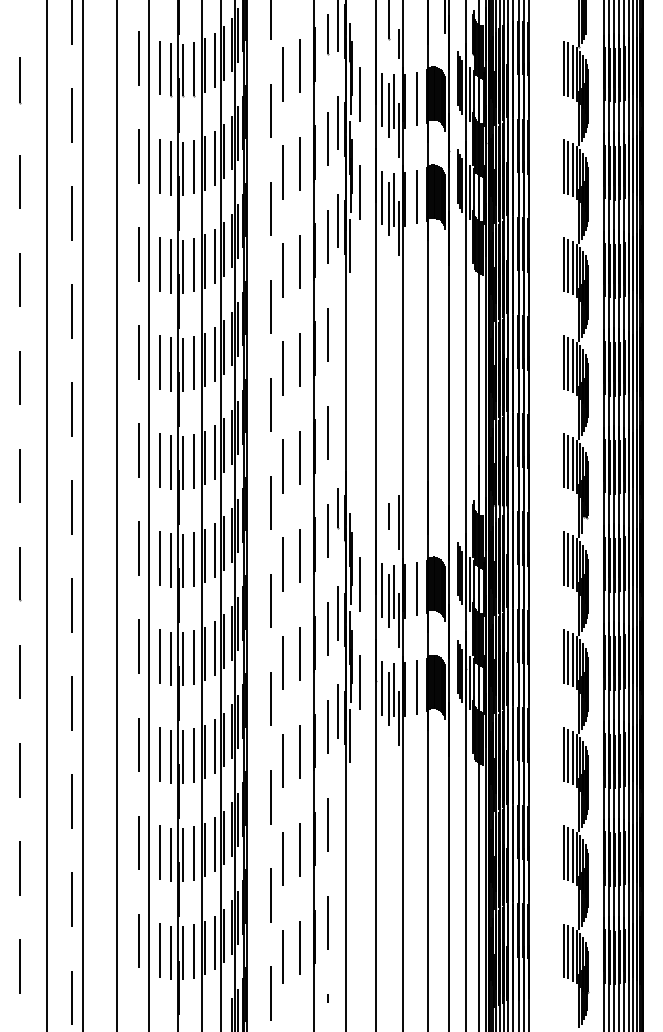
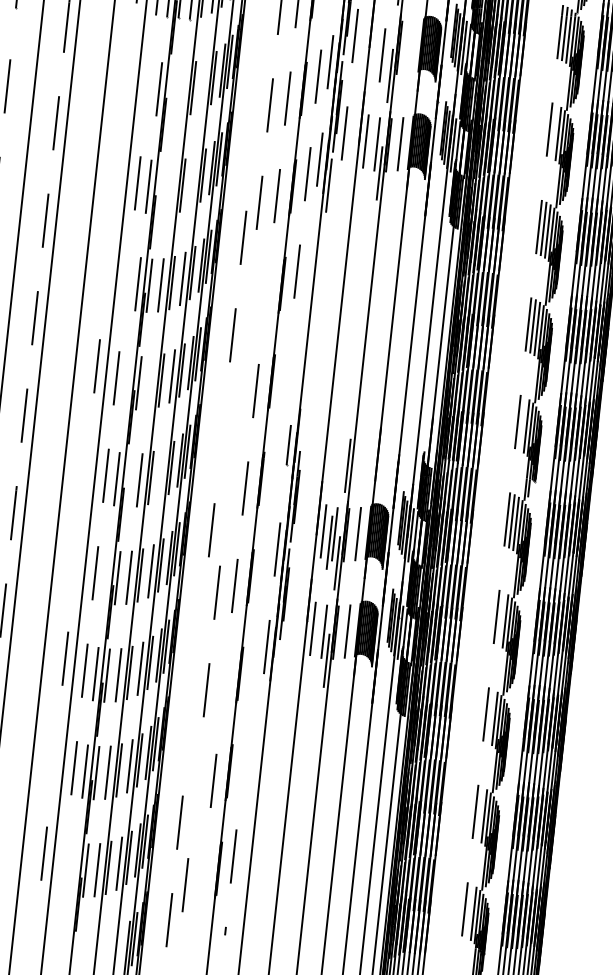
line: (416, 98) -> (410, 46), removed
line: (382, 99) -> (376, 43), removed
line: (393, 101) -> (387, 46), removed
line: (270, 110) -> (264, 42), removed
line: (139, 156) -> (129, 73), removed
line: (215, 158) -> (204, 84), removed
line: (159, 166) -> (147, 86), removed
line: (193, 166) -> (181, 89), removed
line: (568, 167) -> (554, 131), removed
line: (182, 168) -> (170, 90), removed
line: (270, 208) -> (253, 139), removed
line: (389, 208) -> (371, 152), removed
line: (139, 254) -> (118, 171), removed
line: (215, 256) -> (193, 181), removed
line: (193, 264) -> (171, 187), removed
line: (182, 266) -> (159, 187), removed
line: (139, 352) -> (107, 268), removed
line: (299, 359) -> (266, 293), removed
line: (159, 362) -> (126, 280), removed
line: (283, 368) -> (249, 300), removed
line: (327, 432) -> (286, 368), removed
line: (193, 461) -> (149, 382), removed
line: (568, 461) -> (522, 423), removed
line: (171, 462) -> (127, 381), removed
line: (283, 466) -> (238, 397), removed
line: (270, 502) -> (221, 432), removed
line: (389, 516) -> (338, 458), removed
line: (327, 530) -> (275, 466), removed
line: (138, 548) -> (85, 463), removed
line: (215, 550) -> (162, 473), removed
line: (182, 560) -> (128, 480), removed
line: (282, 564) -> (227, 495), removed
line: (360, 584) -> (302, 523), removed
line: (327, 628) -> (265, 563), removed
line: (139, 646) -> (76, 561), removed
line: (568, 657) -> (501, 618), removed
line: (171, 658) -> (106, 576), removed
line: (360, 682) -> (291, 620), removed
line: (270, 698) -> (200, 626), removed
line: (389, 698) -> (319, 639), removed
line: (327, 726) -> (254, 660), removed
line: (350, 735) -> (276, 672), removed
line: (299, 751) -> (223, 682), removed
line: (568, 755) -> (490, 715), removed
line: (270, 797) -> (190, 725), removed
line: (327, 824) -> (243, 758), removed
line: (138, 842) -> (53, 755), removed
line: (568, 853) -> (480, 813), removed
line: (283, 858) -> (196, 787), removed
line: (299, 948) -> (202, 878), removed
line: (159, 950) -> (63, 865), removed
line: (568, 951) -> (469, 910), removed
line: (171, 952) -> (74, 868), removed

